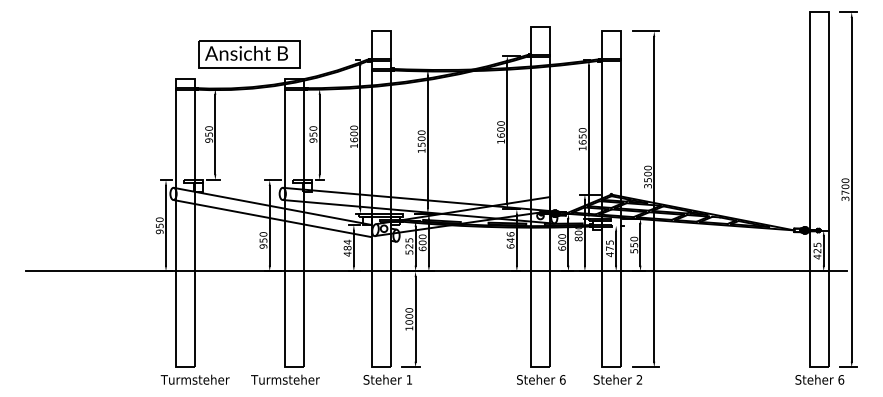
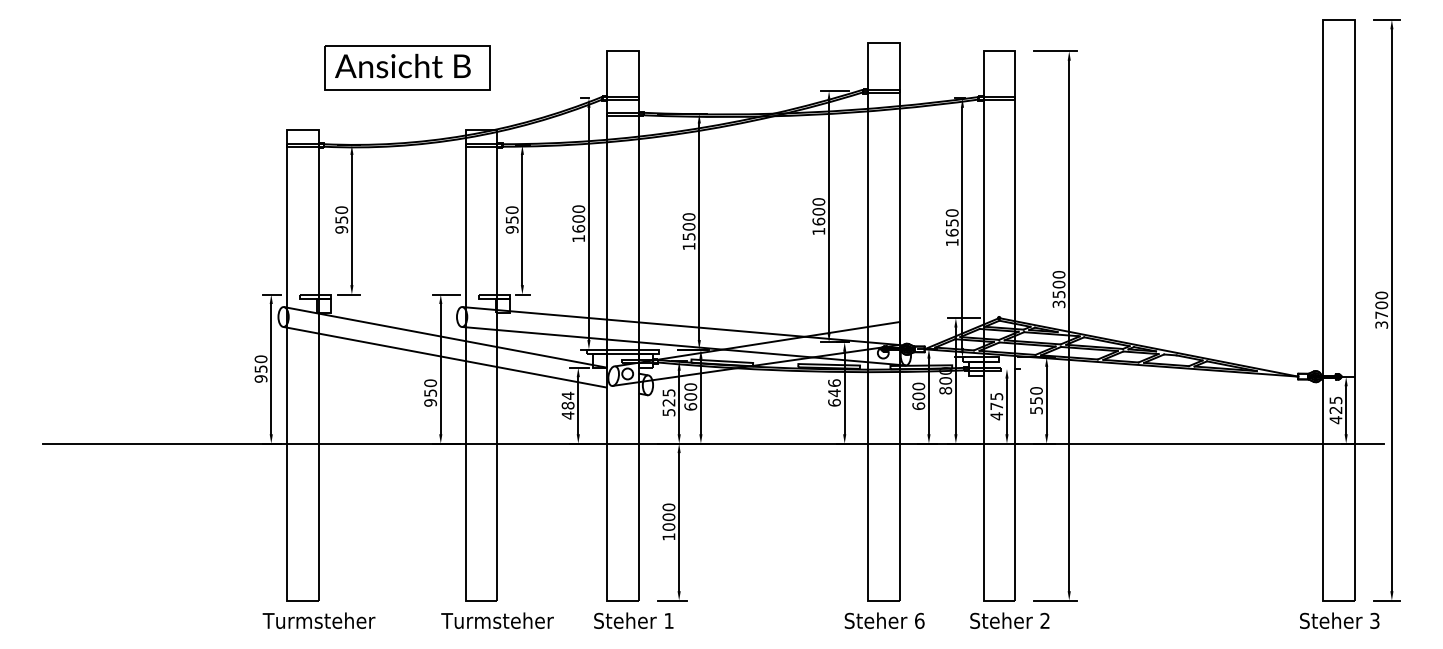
part: (249, 54) -> (407, 67), moved
text: (285, 379) -> (497, 620), moved
text: (841, 379) -> (1375, 620), 6 -> 3

